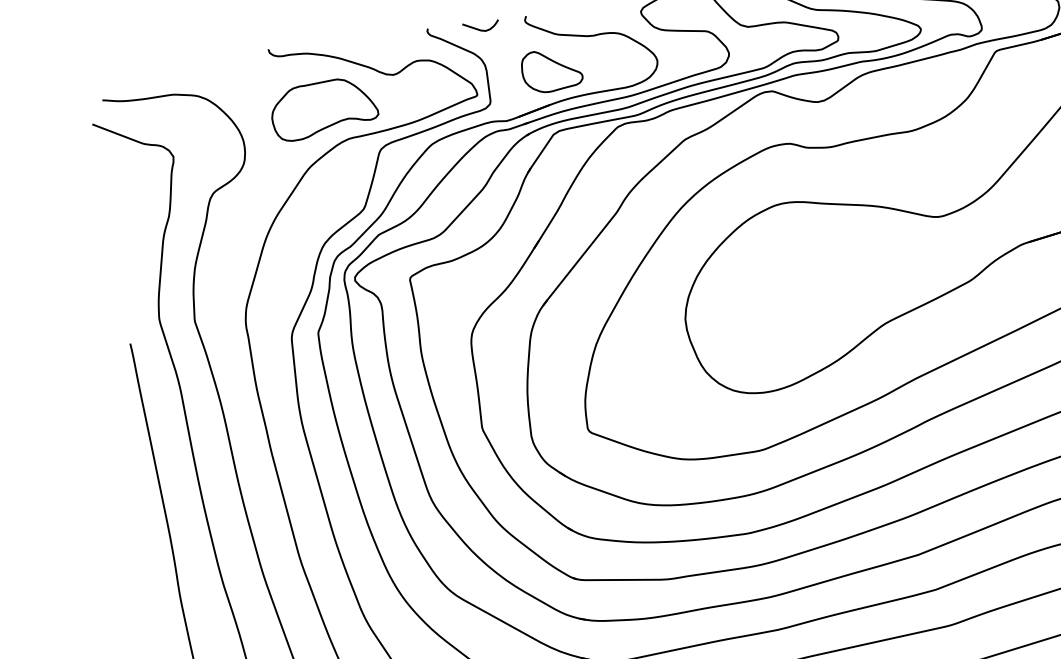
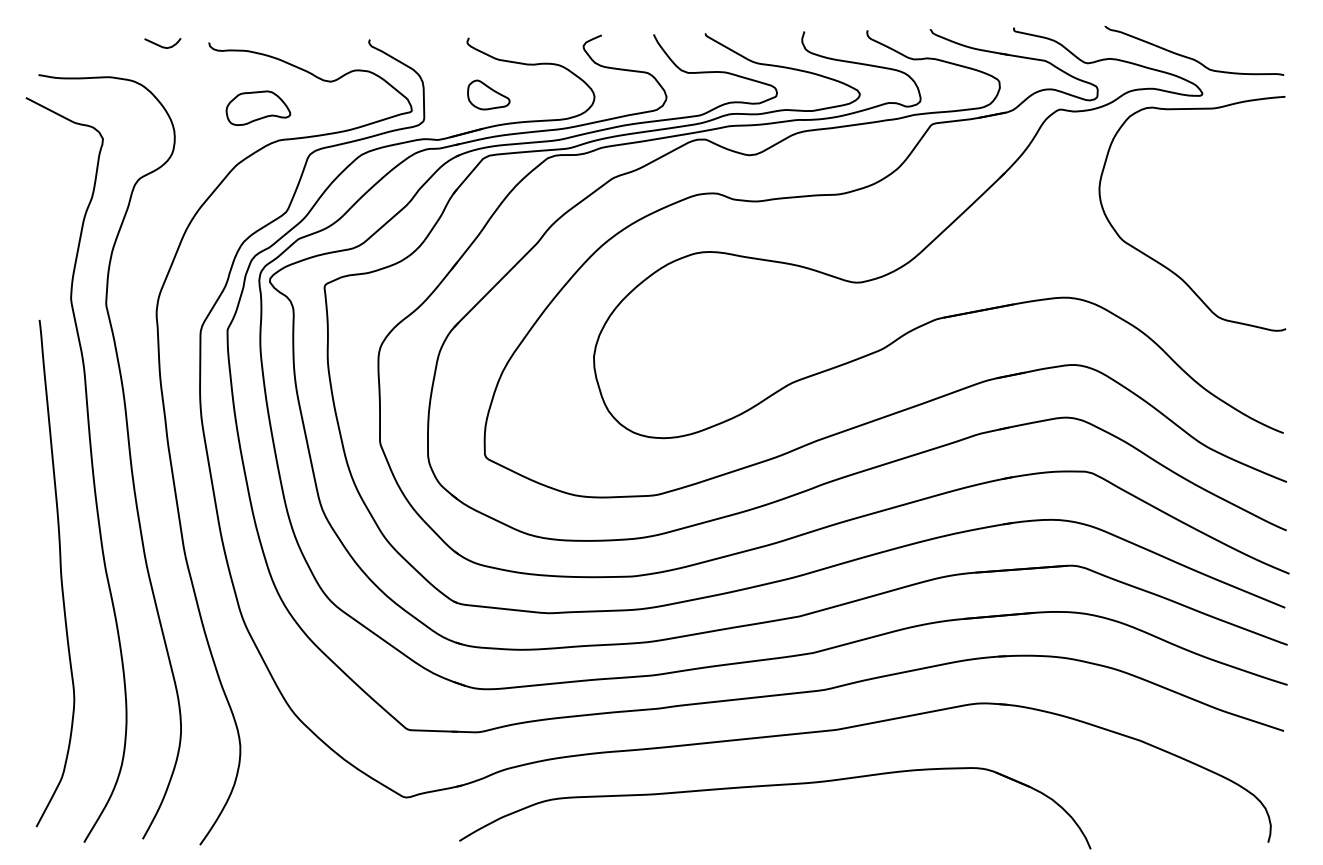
curve: (479, 28) -> (161, 45), moved
part: (551, 70) -> (488, 94), size x0.7
part: (324, 109) -> (258, 108), size x0.6

